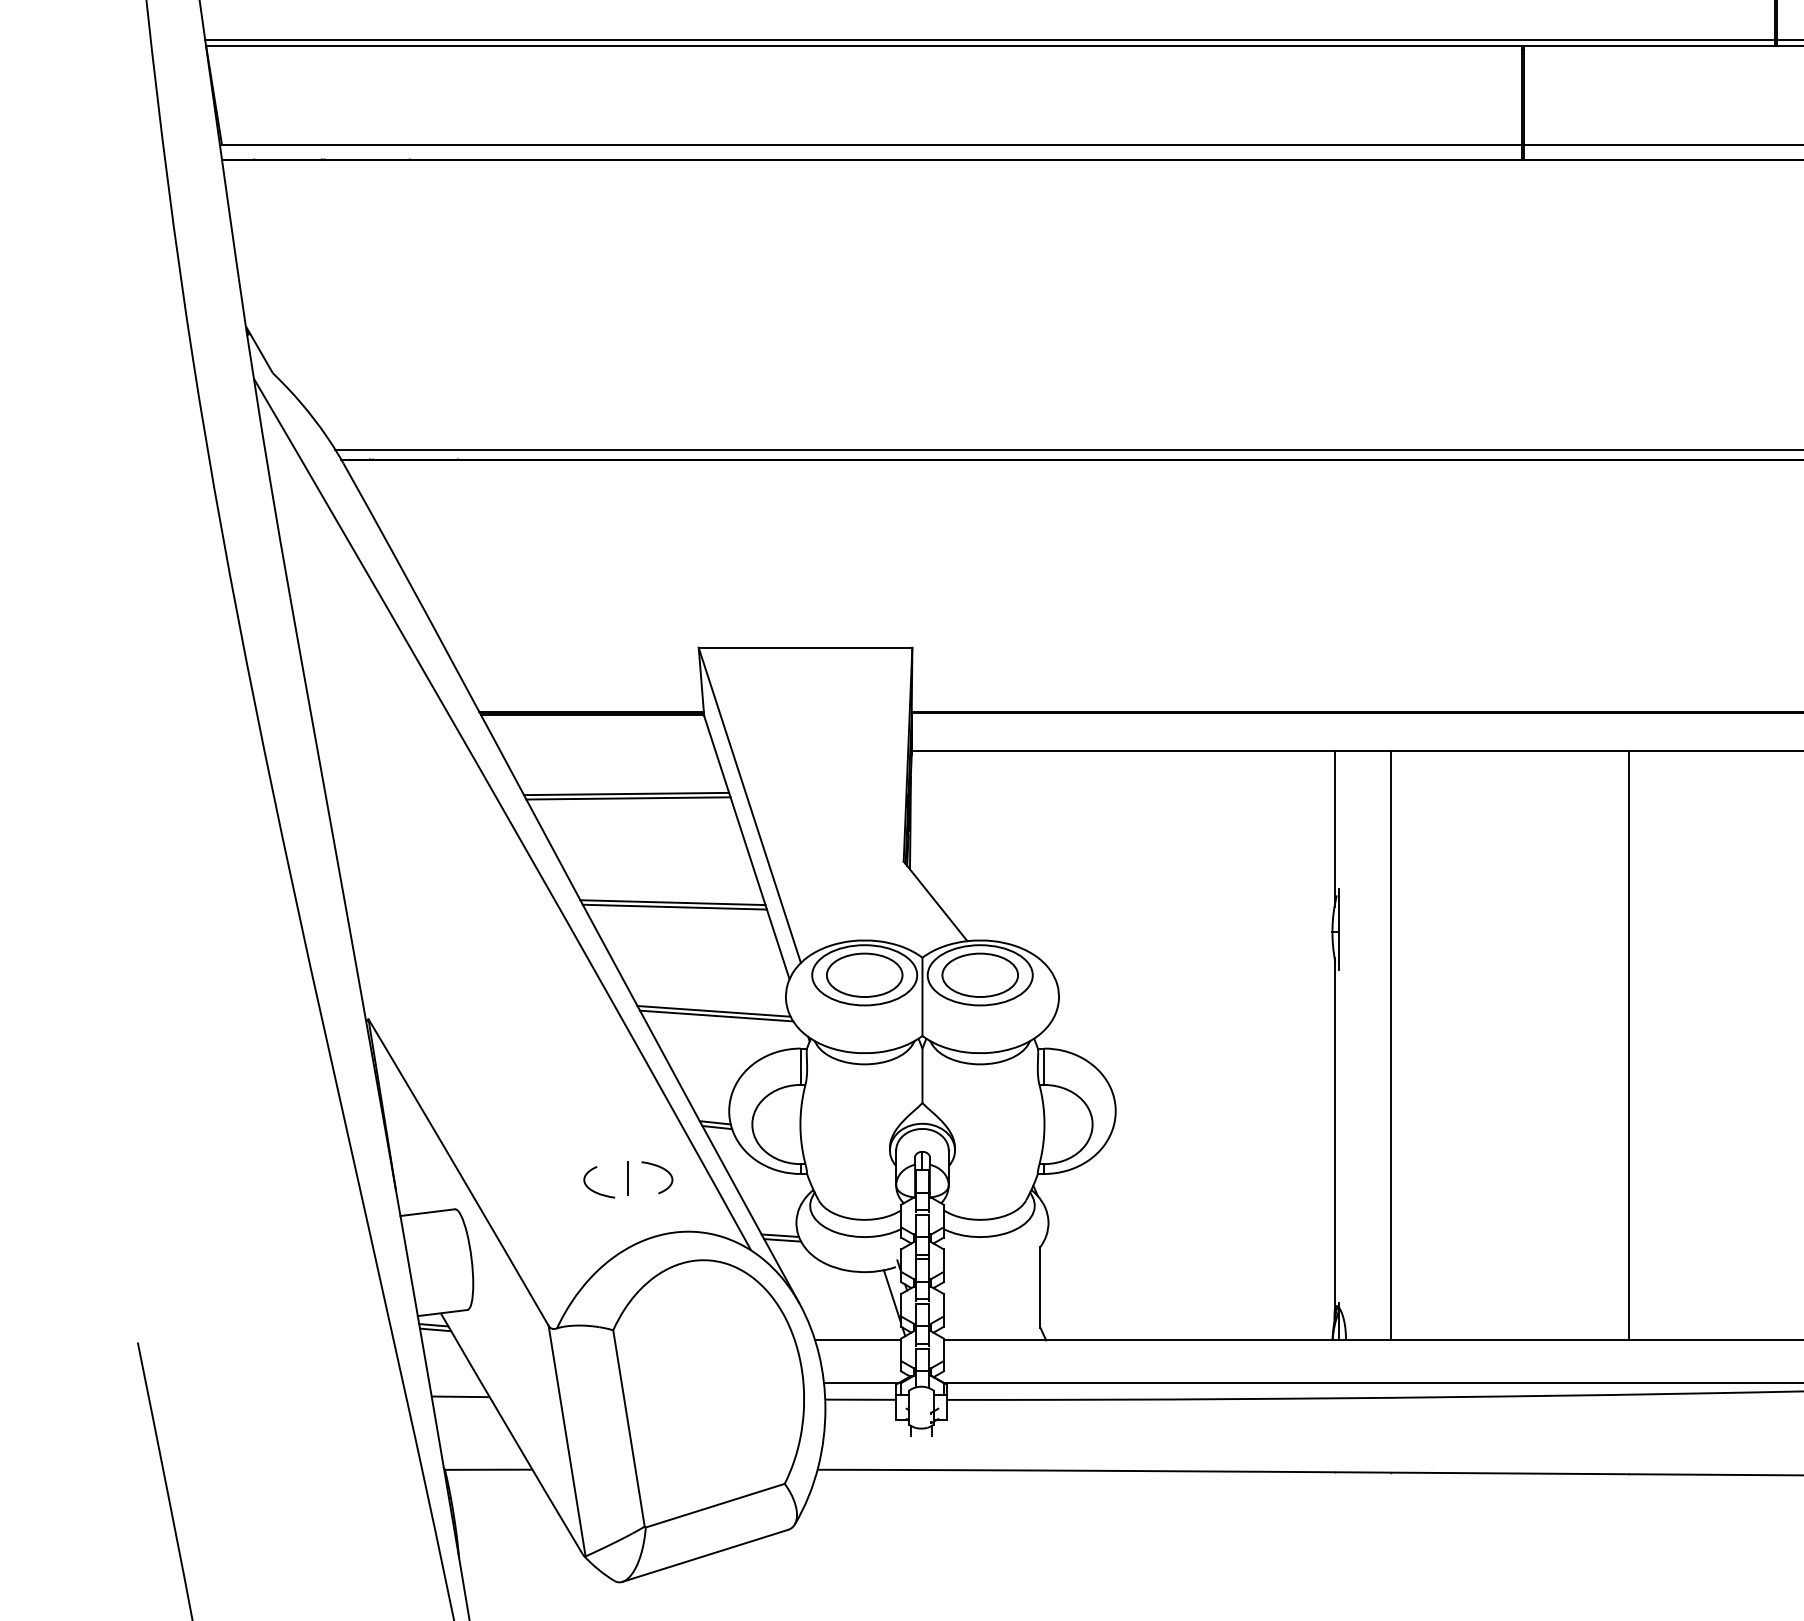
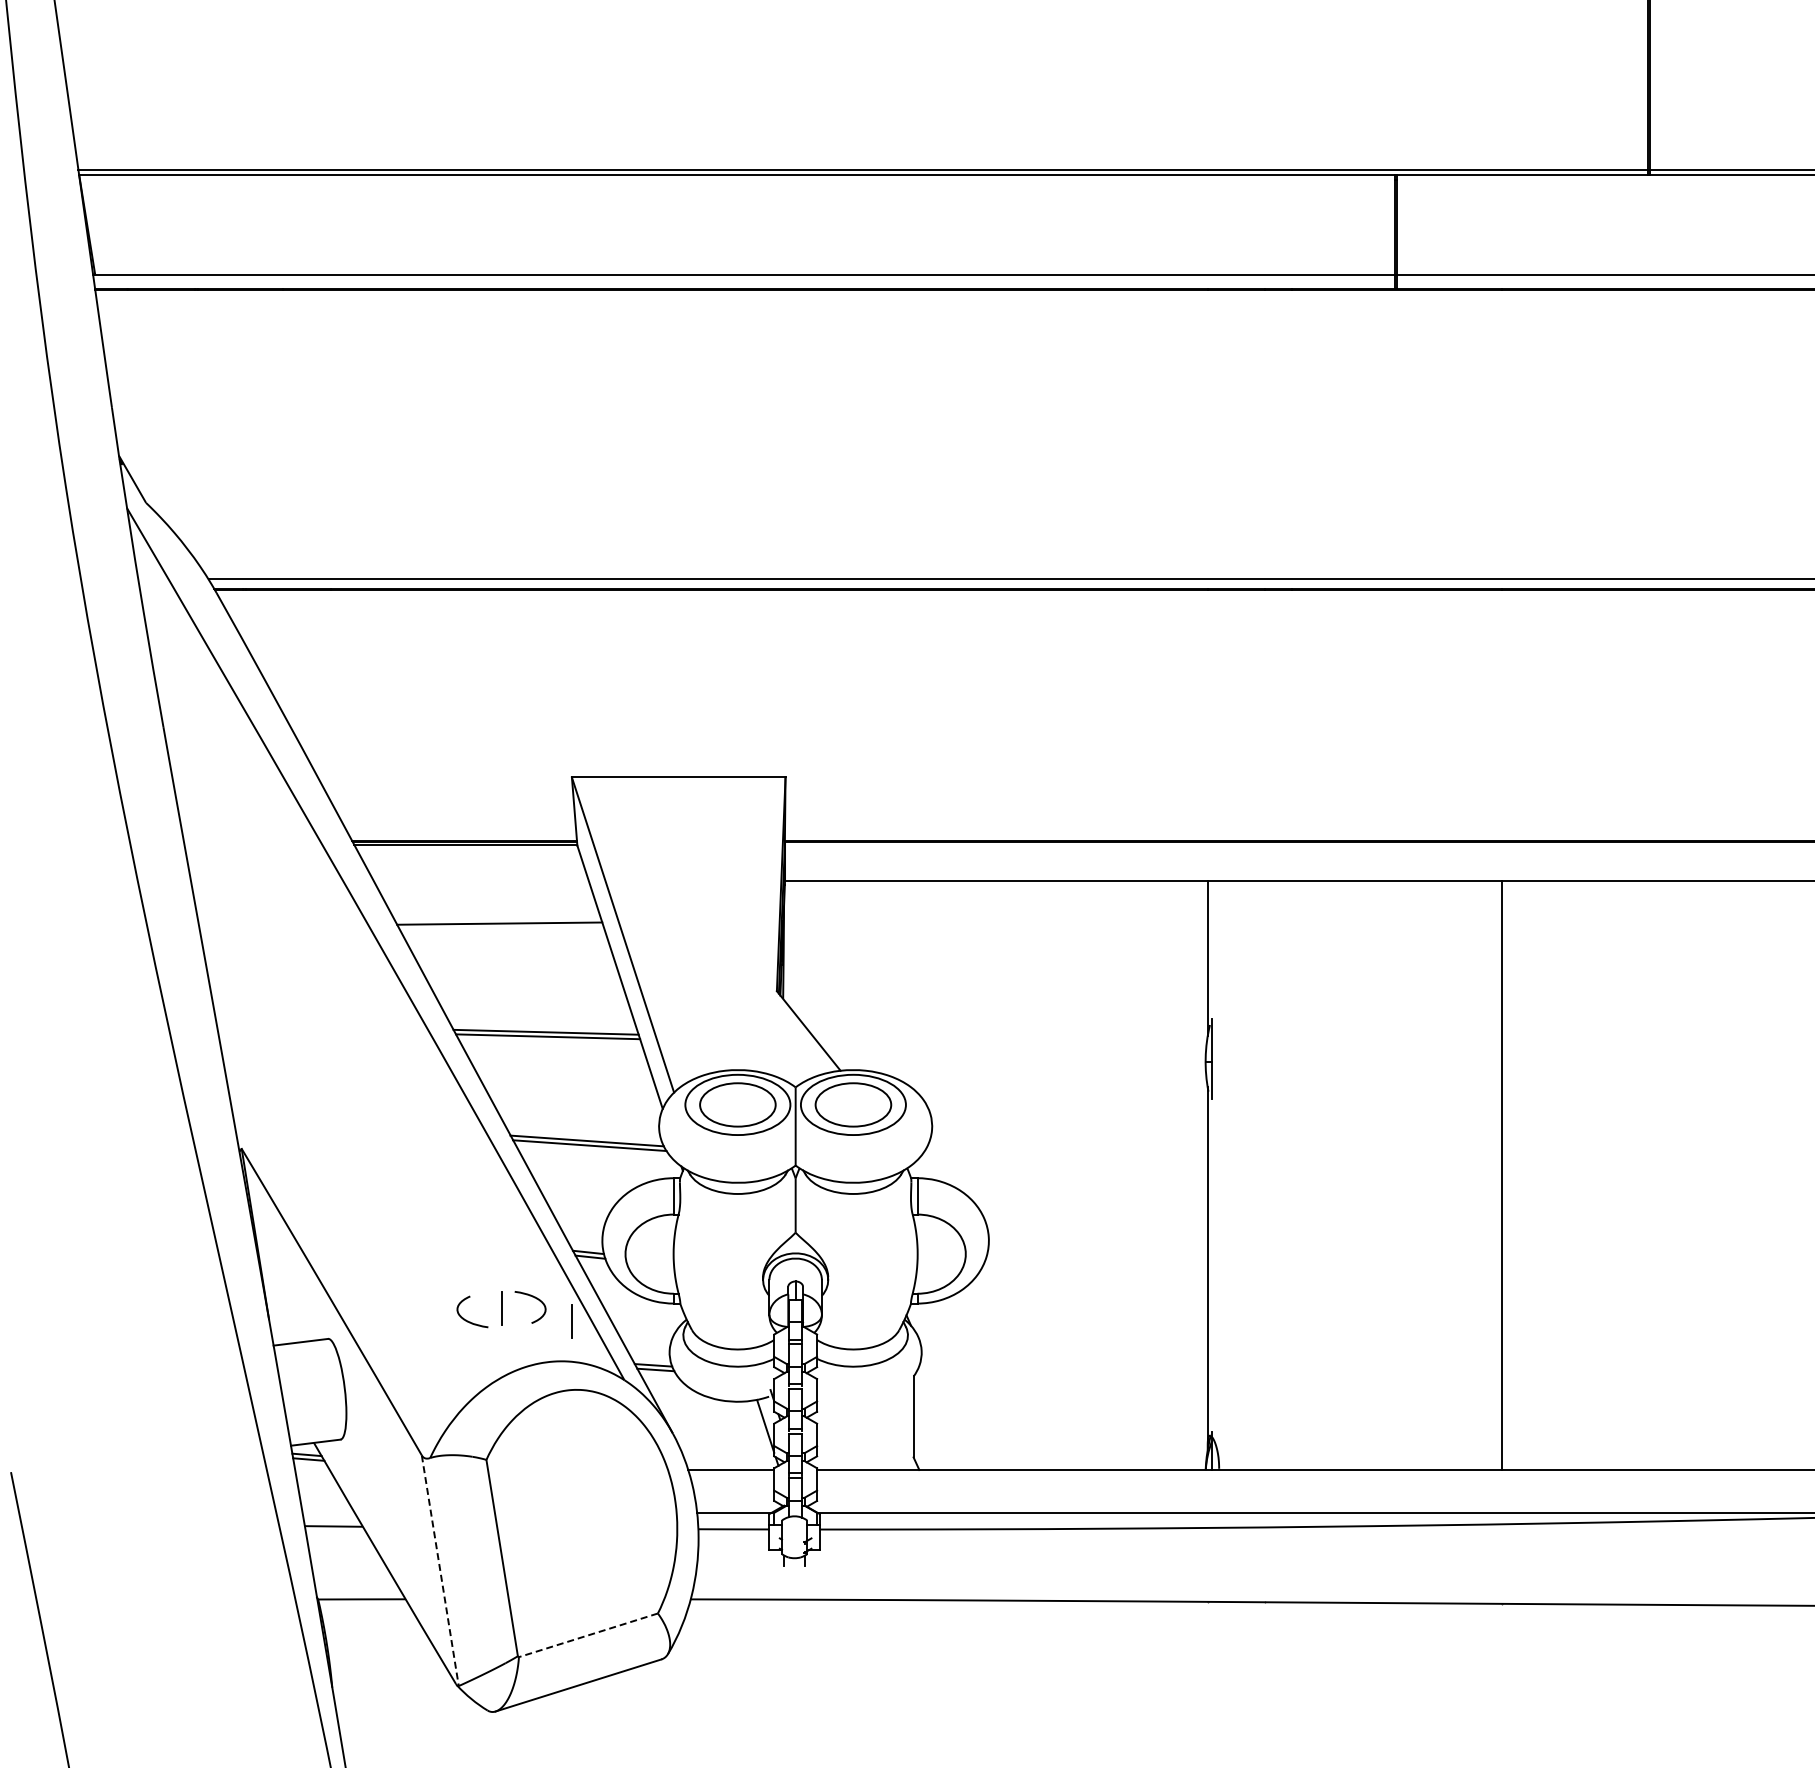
line: (628, 797) -> (501, 927), removed
line: (1391, 1044) -> (1264, 1174), removed
line: (698, 1191) -> (571, 1321), added
line: (567, 1440) -> (440, 1570), solid -> dashed
line: (715, 1505) -> (588, 1635), solid -> dashed

